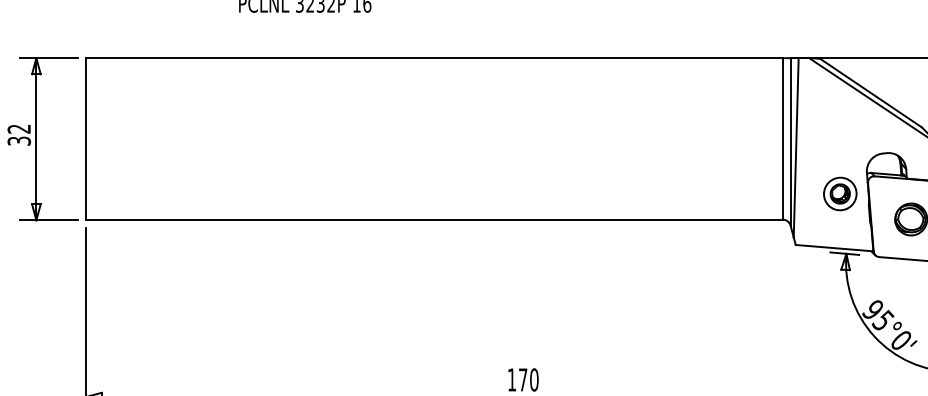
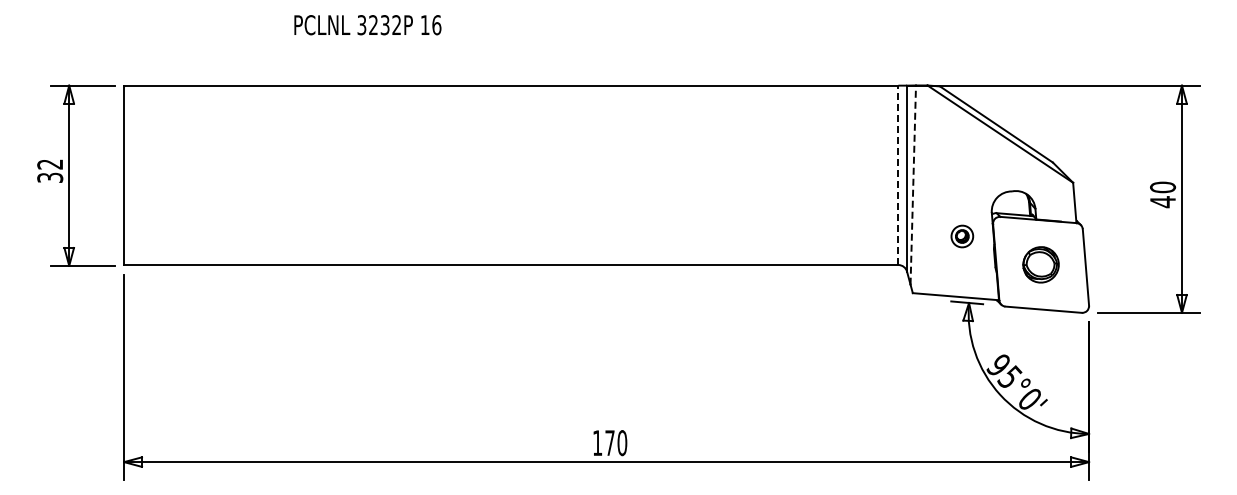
line: (782, 139) -> (898, 175), solid -> dashed
line: (796, 148) -> (913, 185), solid -> dashed
part: (840, 193) -> (962, 236), size x0.6

